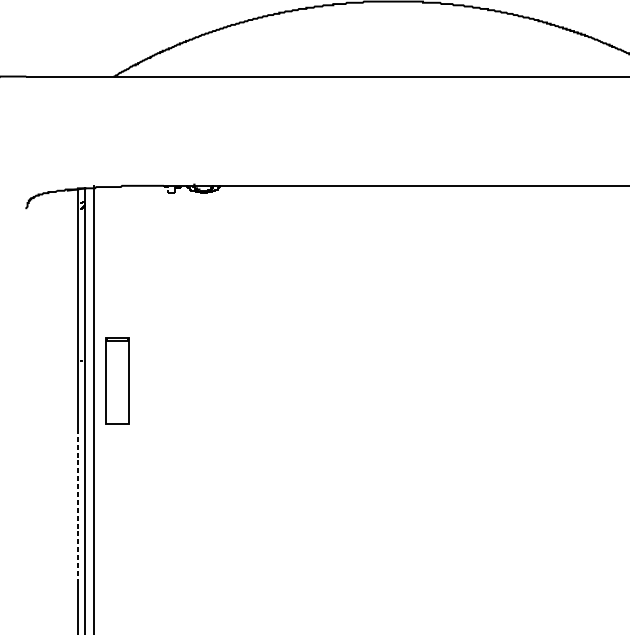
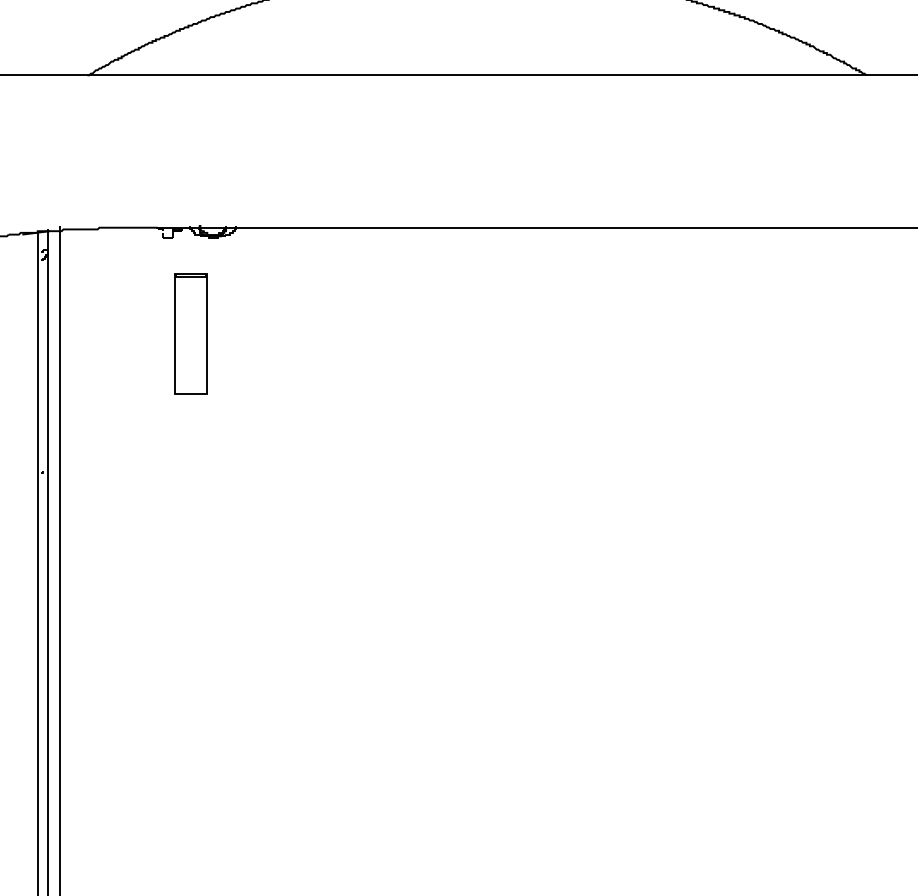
part: (117, 380) -> (190, 333), moved
line: (77, 506) -> (37, 674), dashed -> solid

